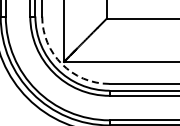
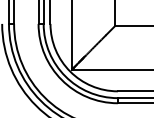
arc: (61, 64) -> (69, 71), dashed -> solid

